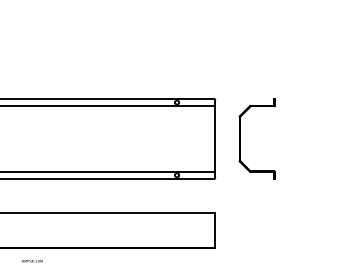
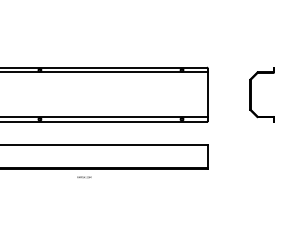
part: (241, 138) -> (251, 94), moved

